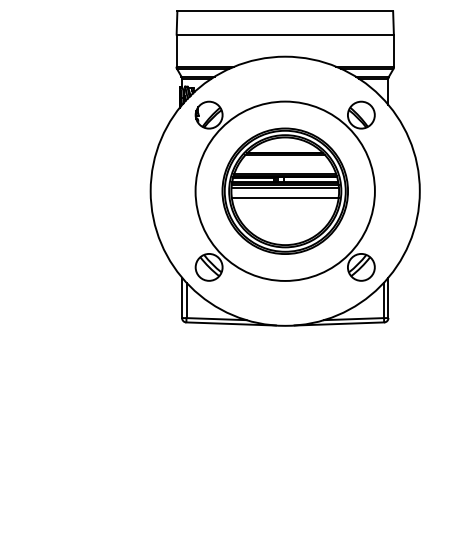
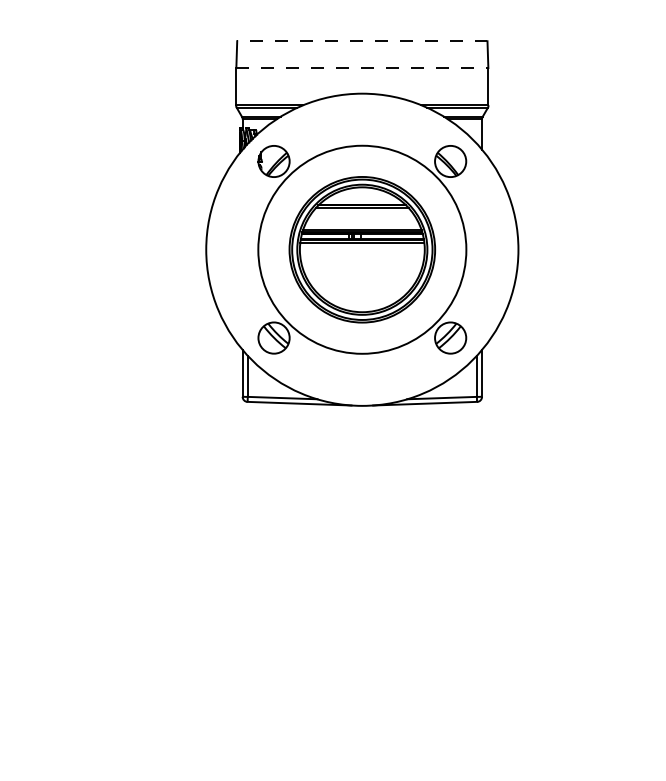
line: (284, 11) -> (361, 41), solid -> dashed
line: (285, 35) -> (362, 68), solid -> dashed
line: (285, 188) -> (362, 246), removed
line: (285, 197) -> (362, 257), removed

